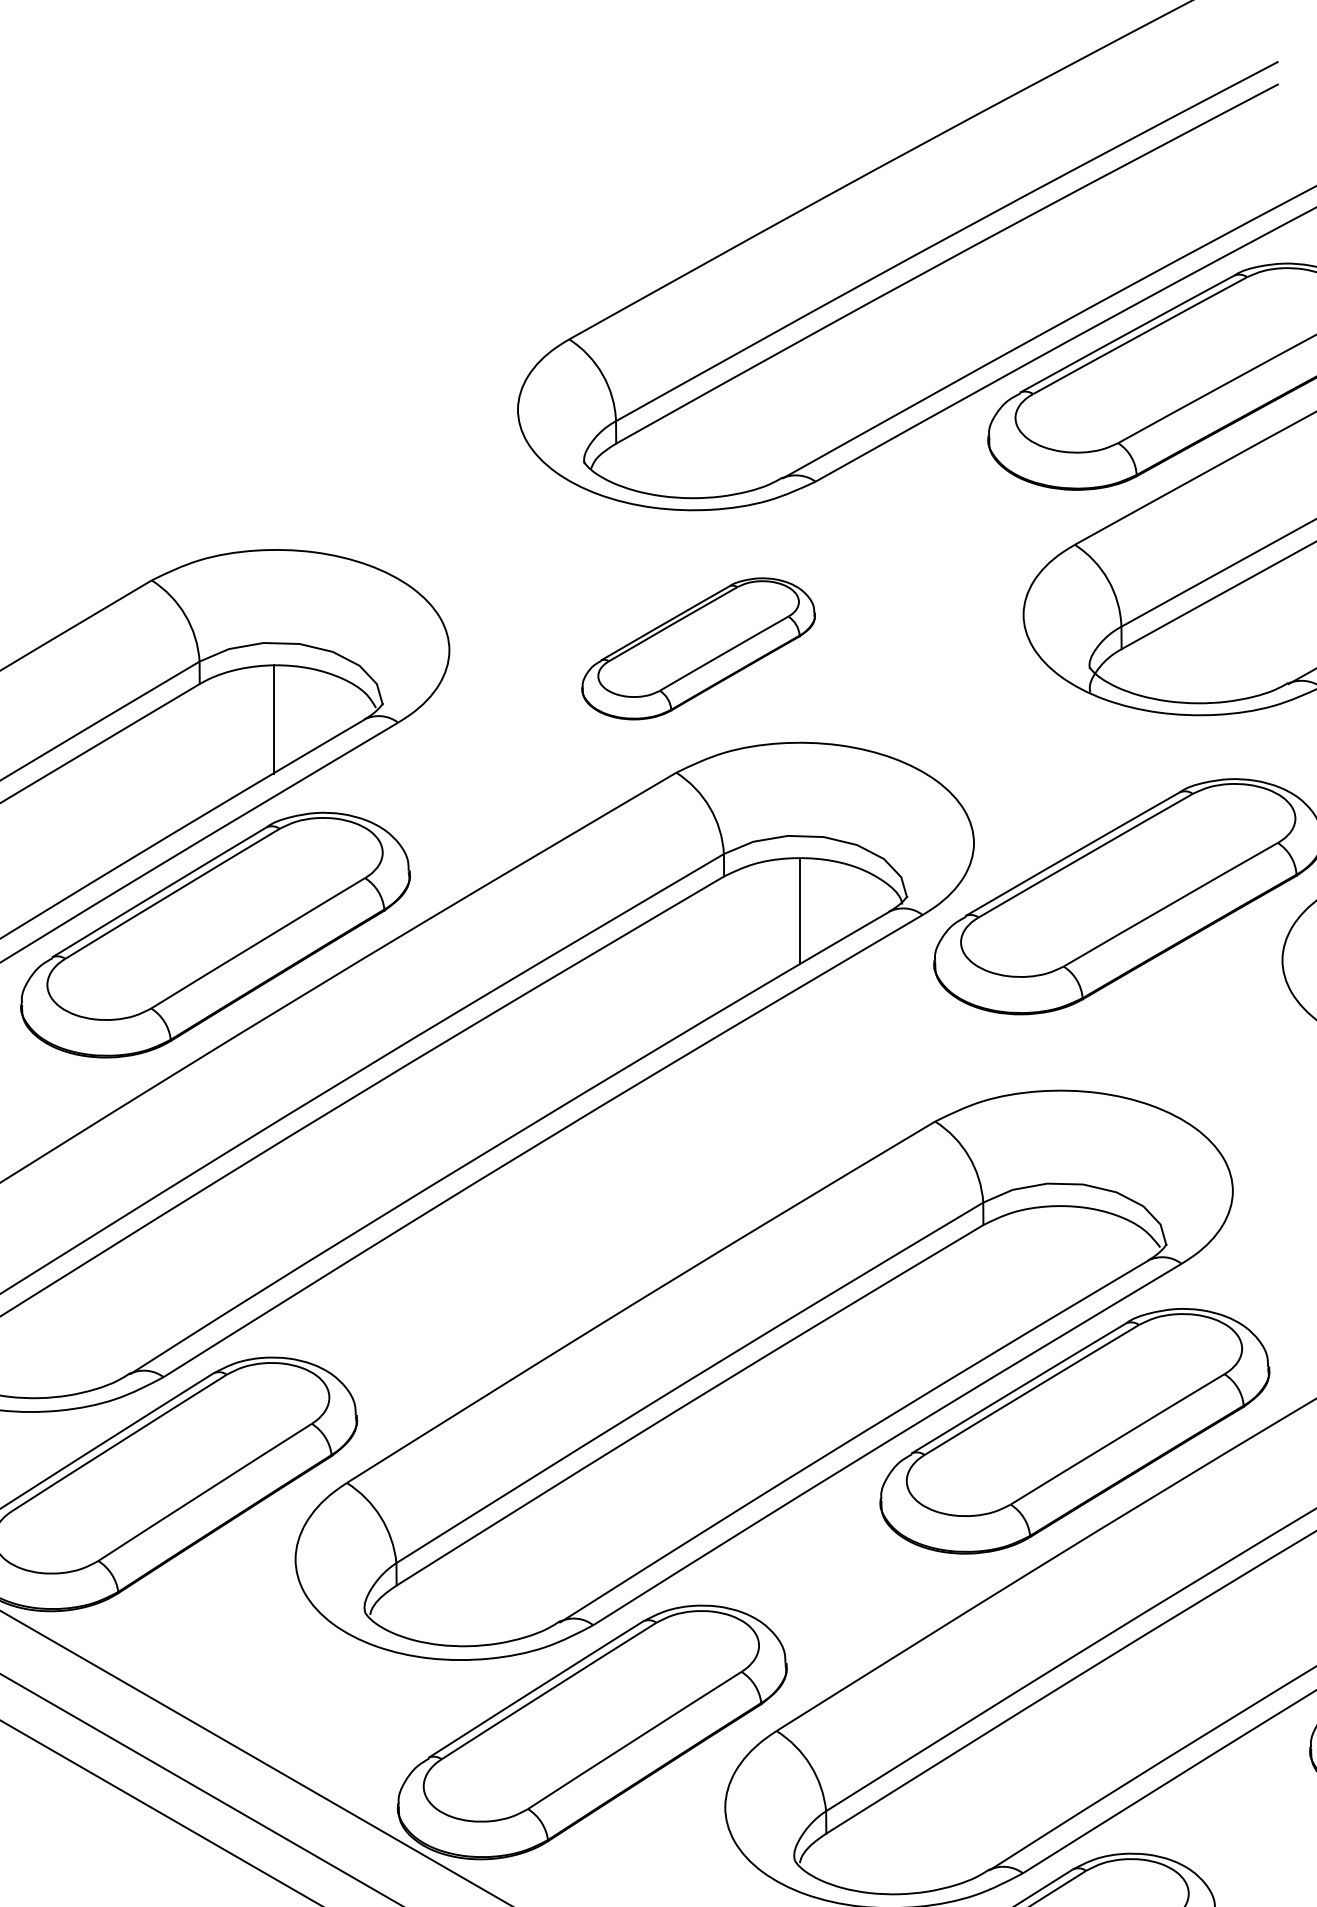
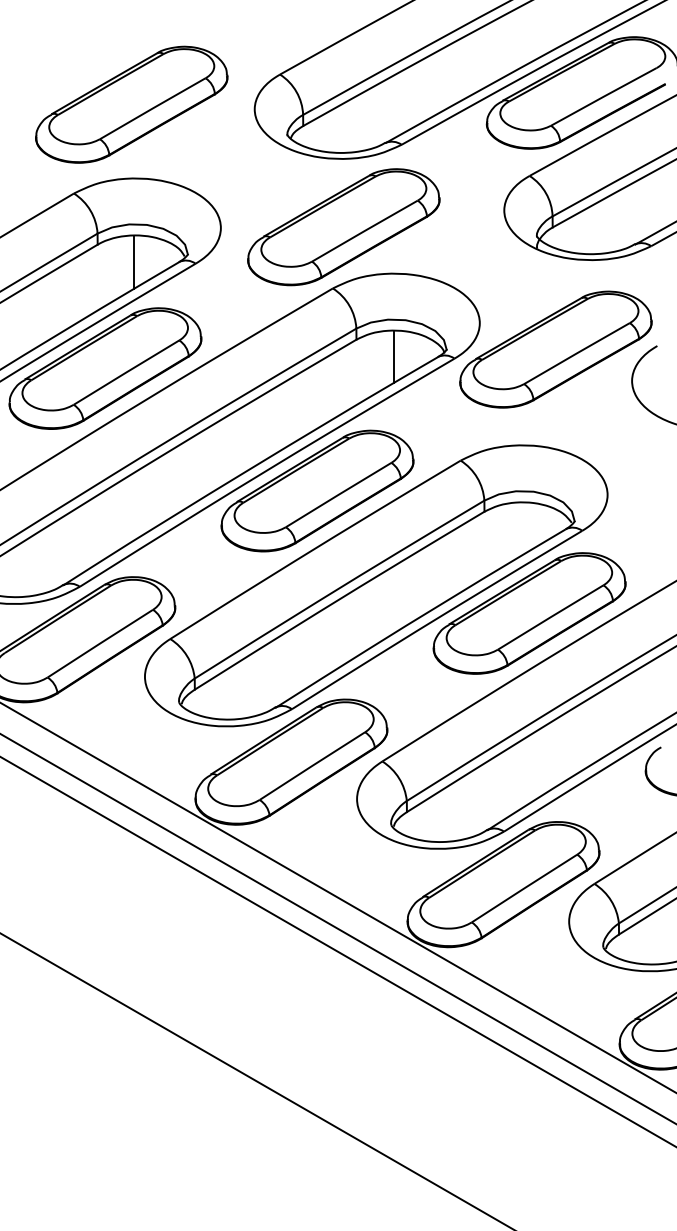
part: (268, 400) -> (131, 104), added
part: (697, 649) -> (343, 227), size x1.67
part: (645, 1182) -> (317, 490), added

